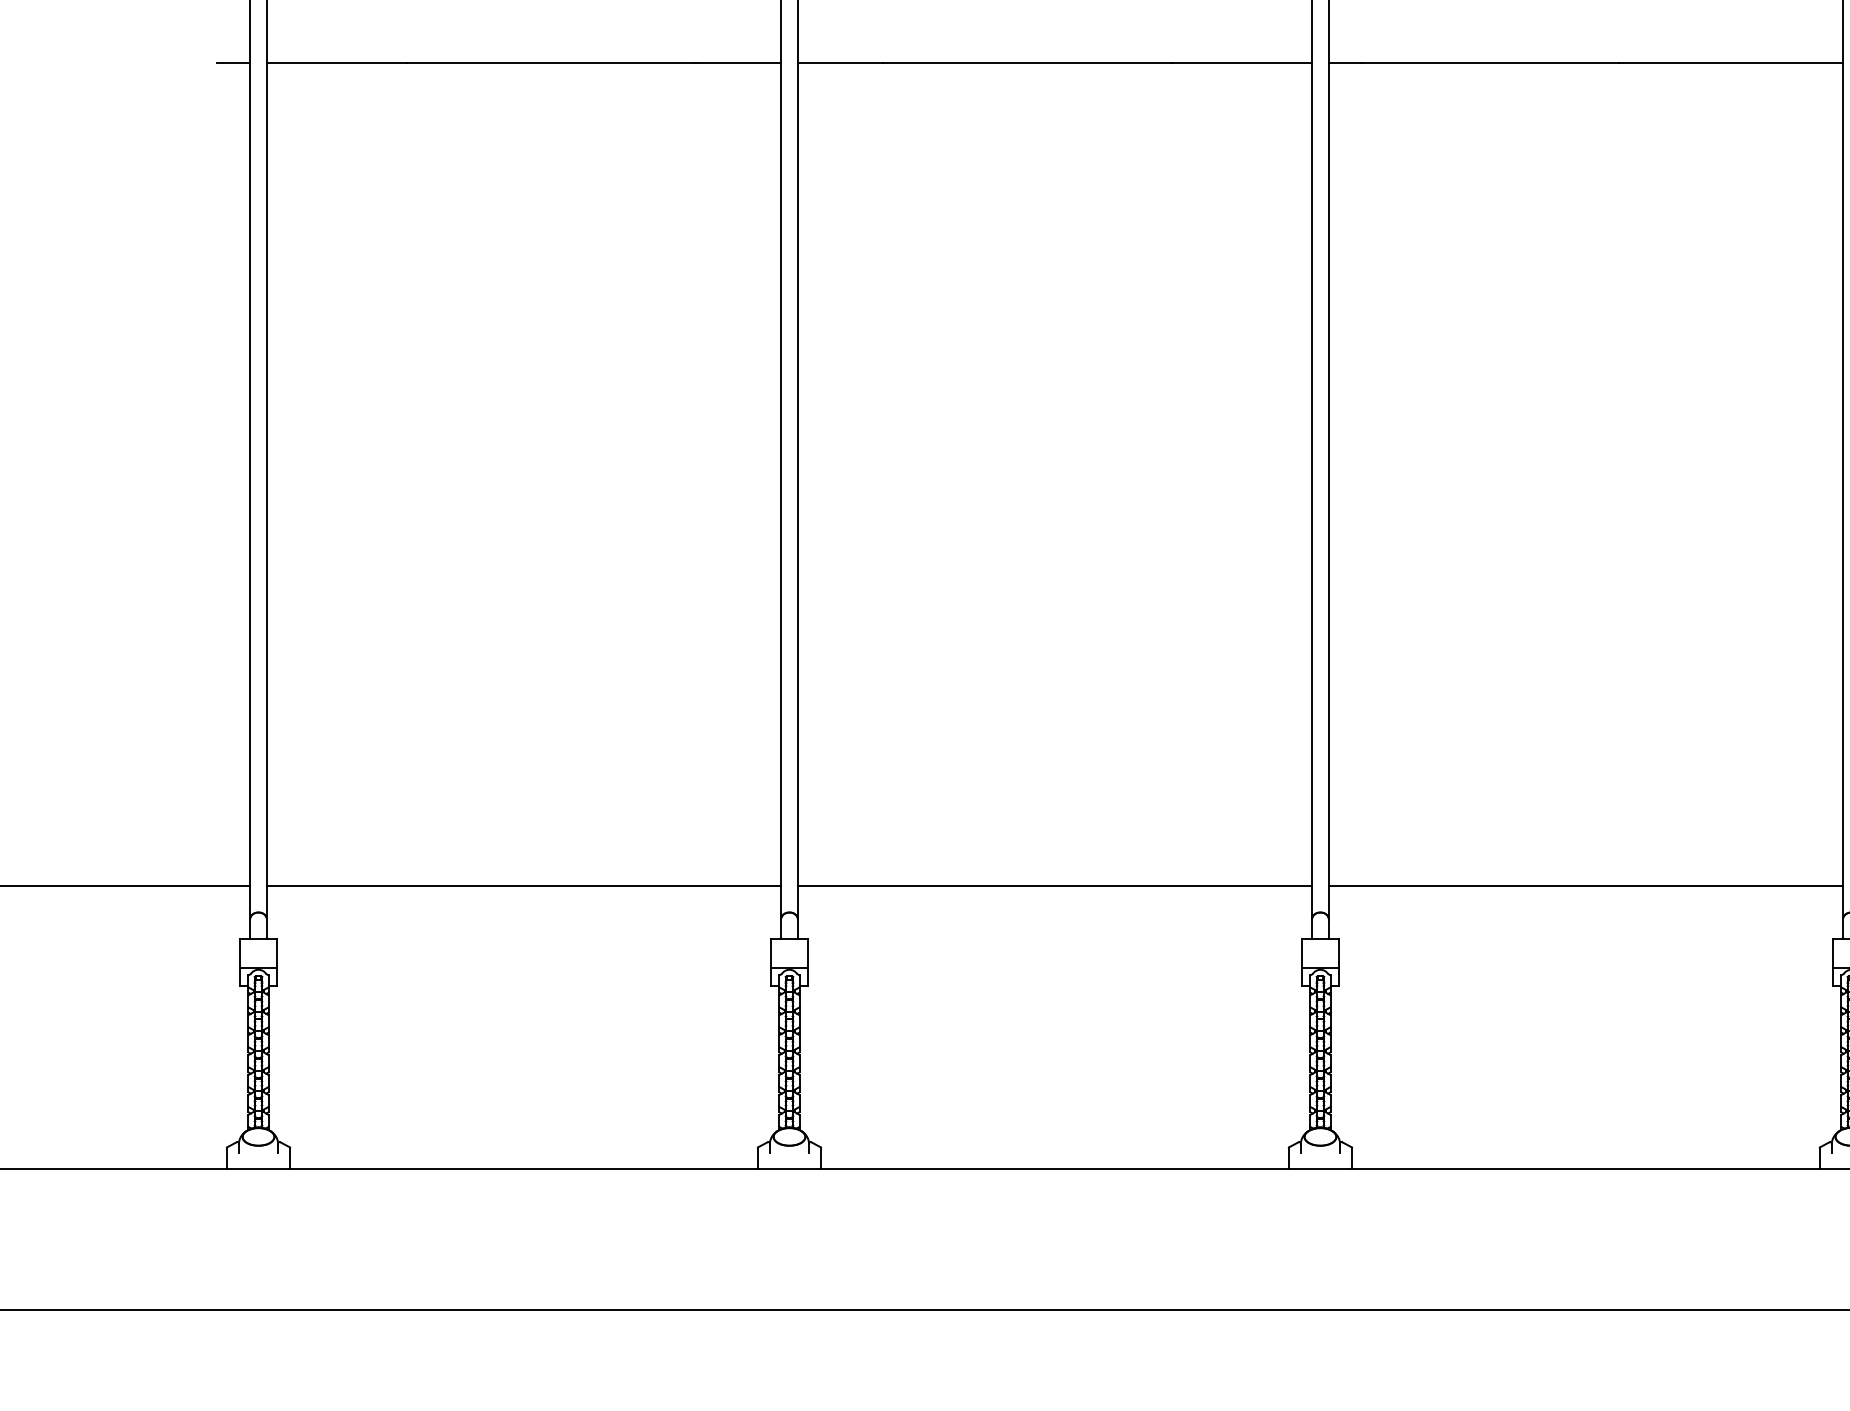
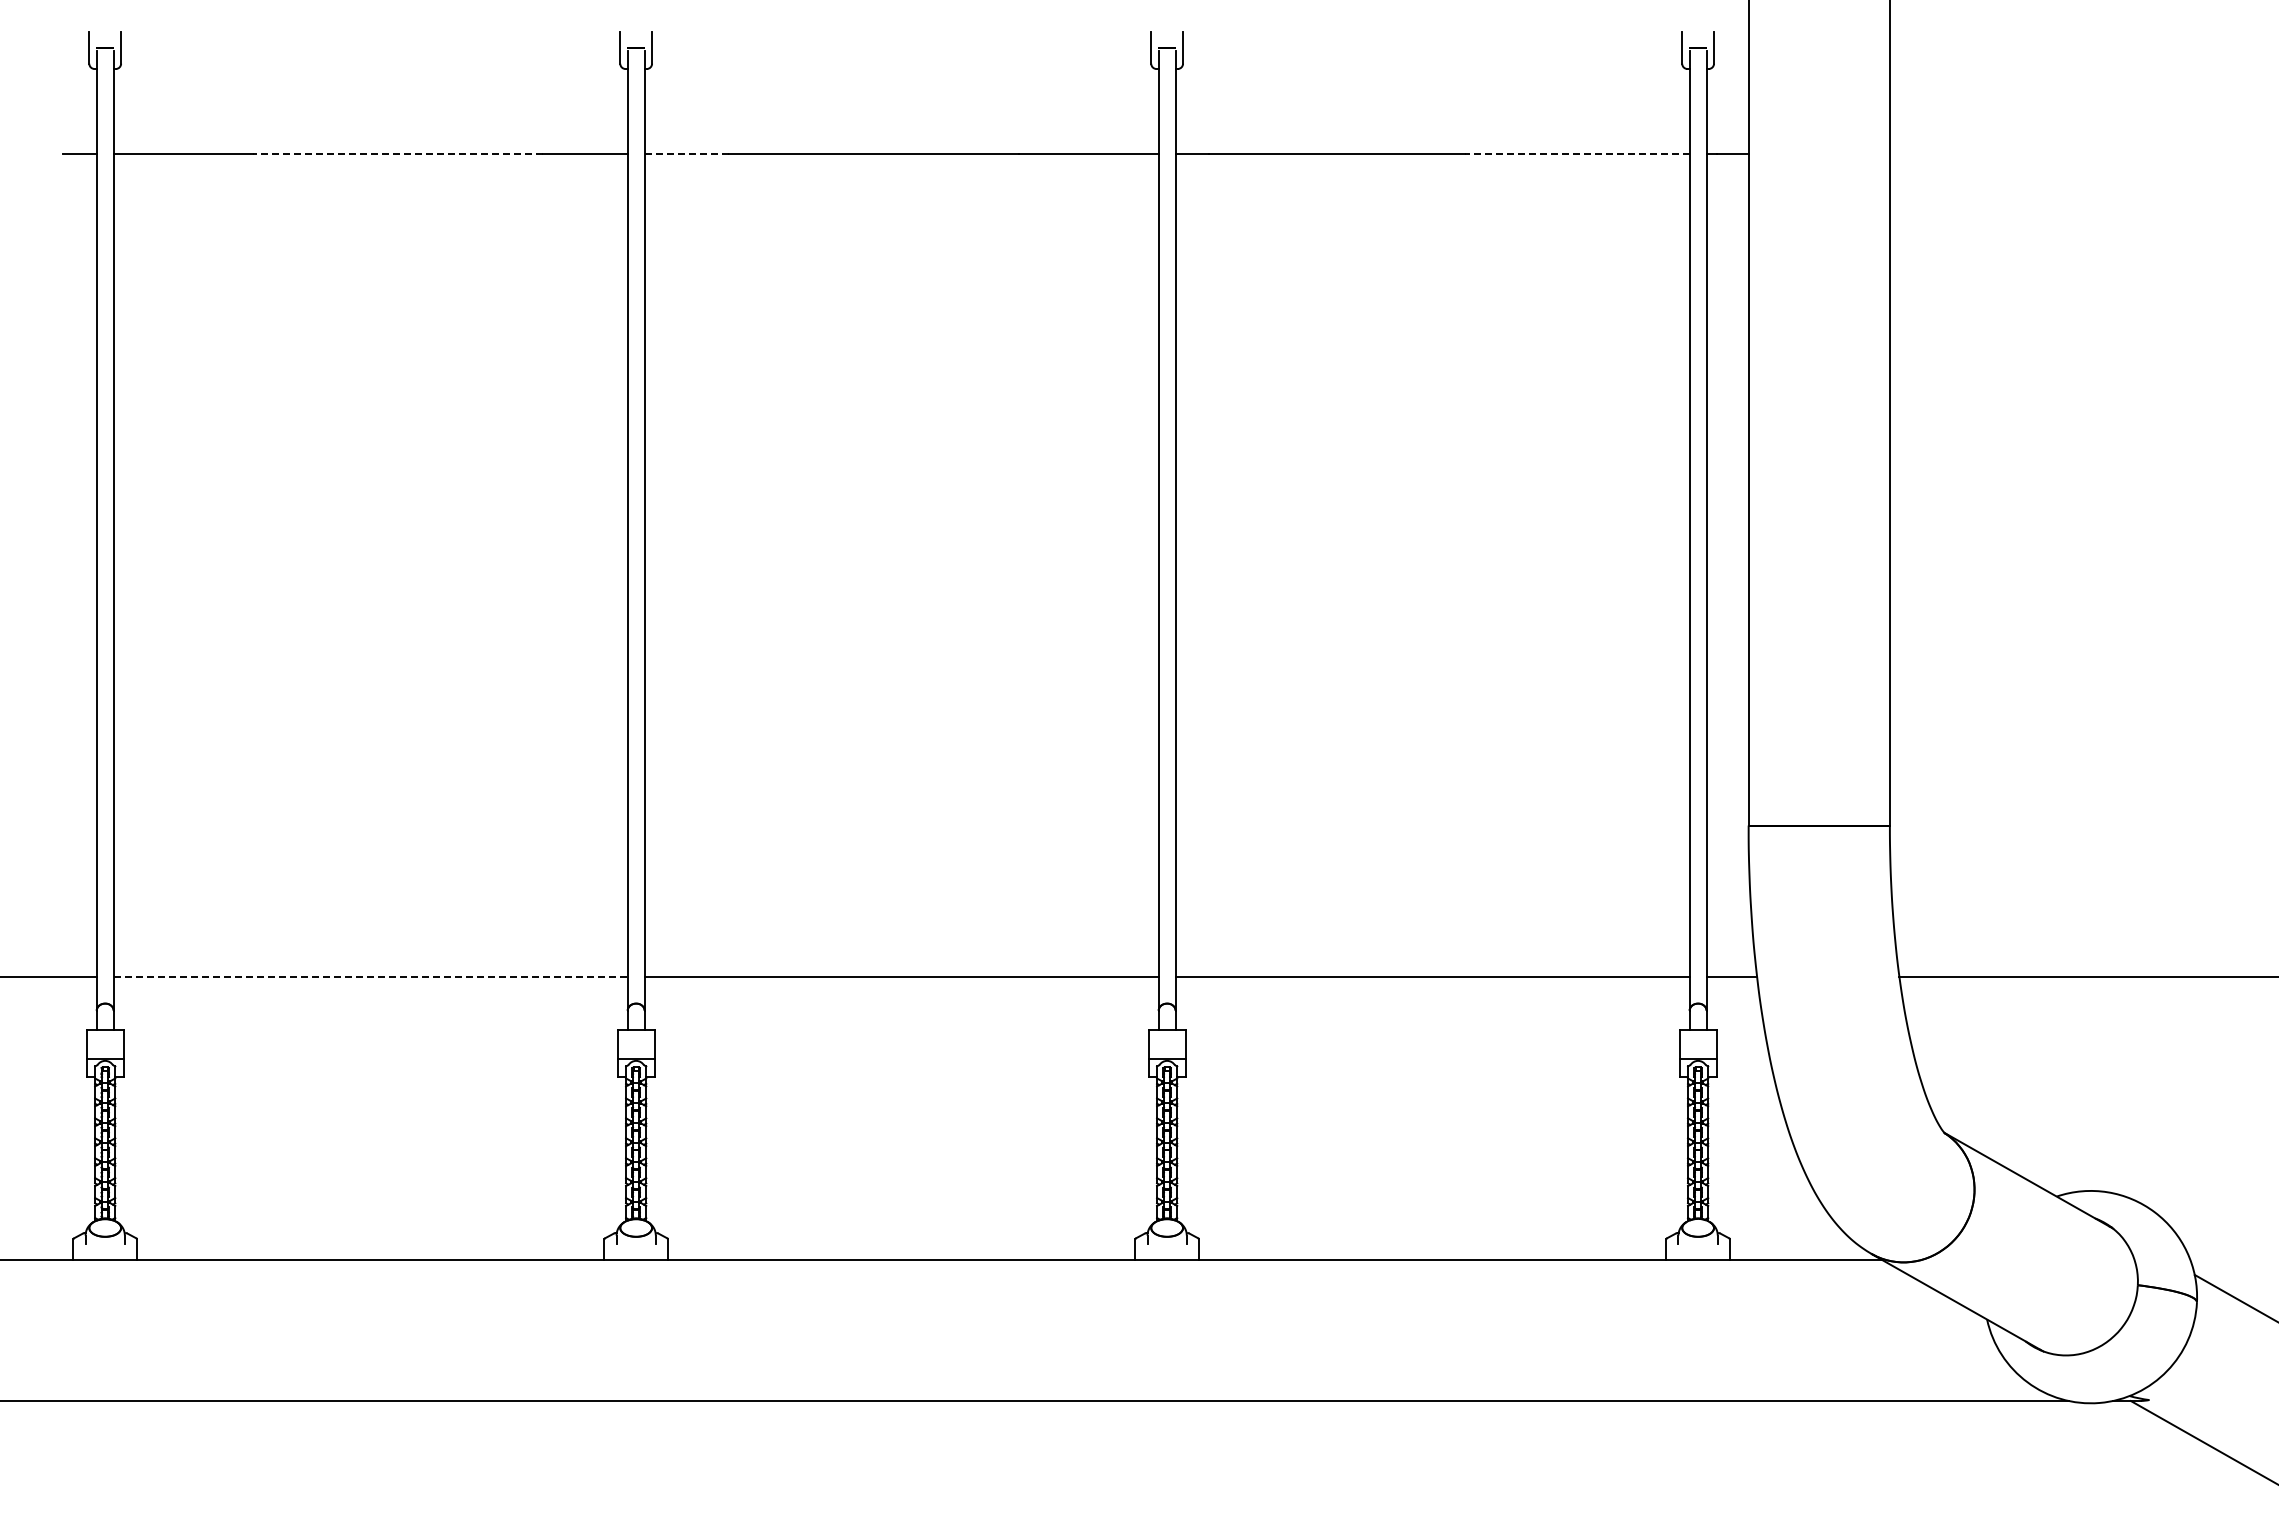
line: (551, 62) -> (398, 153), solid -> dashed
line: (839, 62) -> (686, 153), solid -> dashed
line: (1729, 62) -> (1576, 153), solid -> dashed
line: (523, 885) -> (370, 976), solid -> dashed

